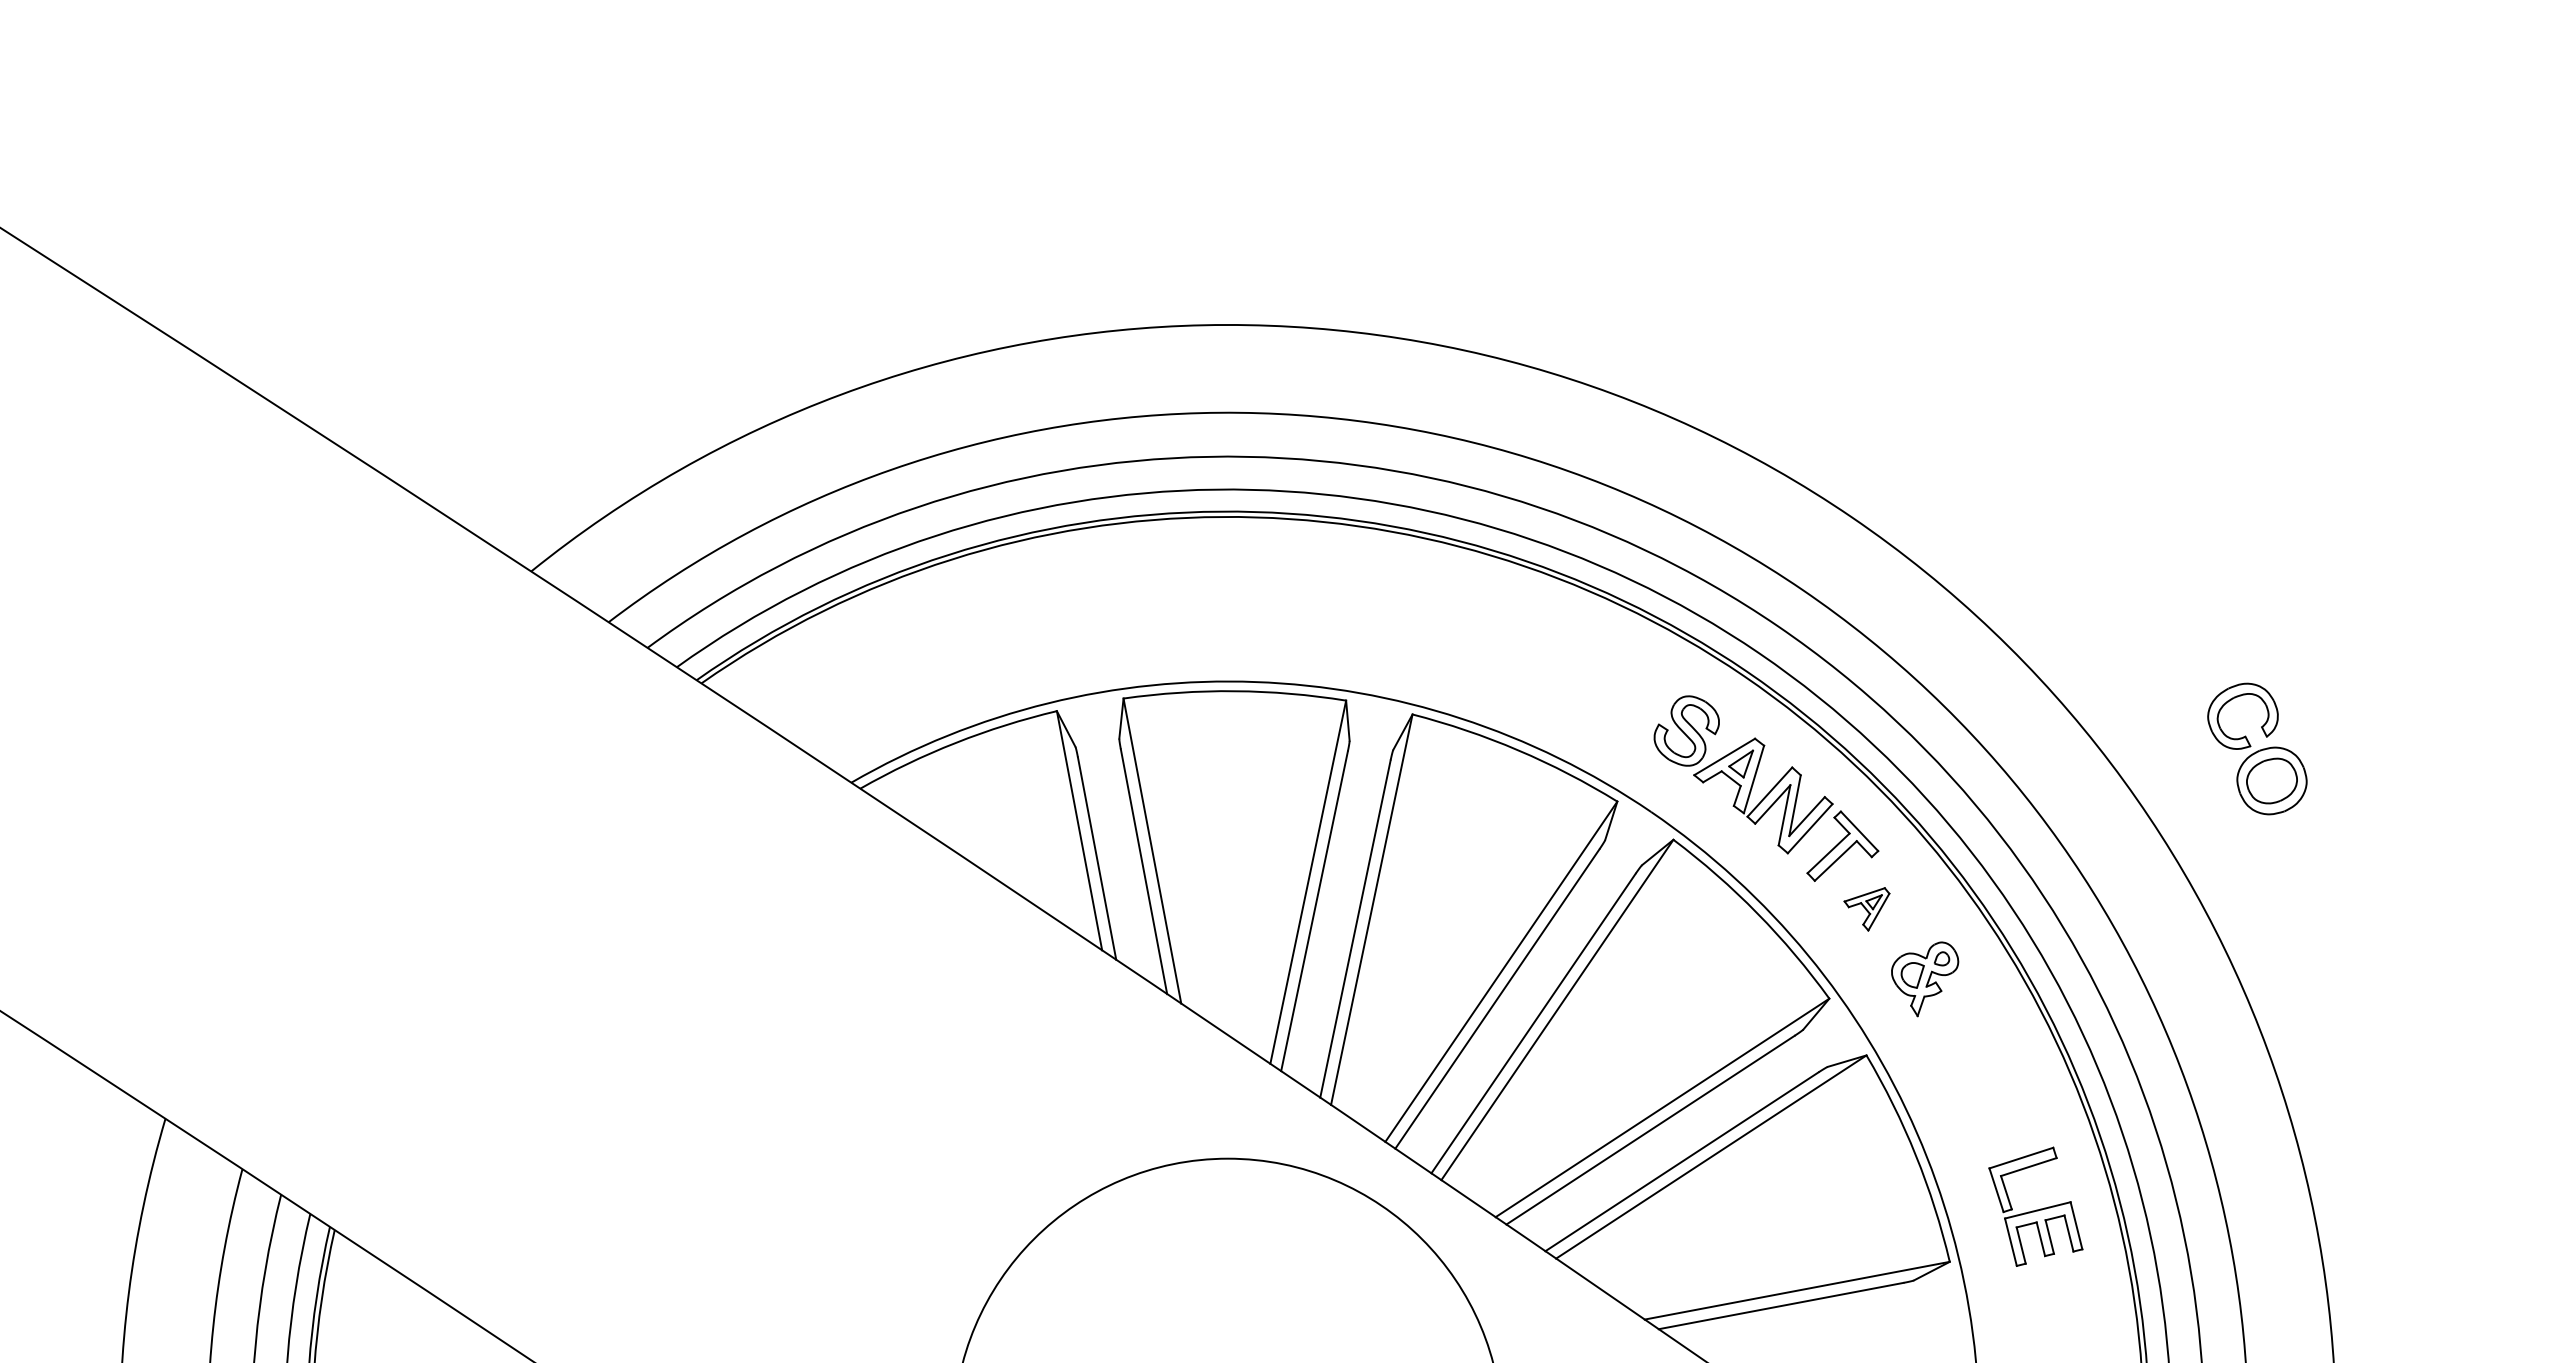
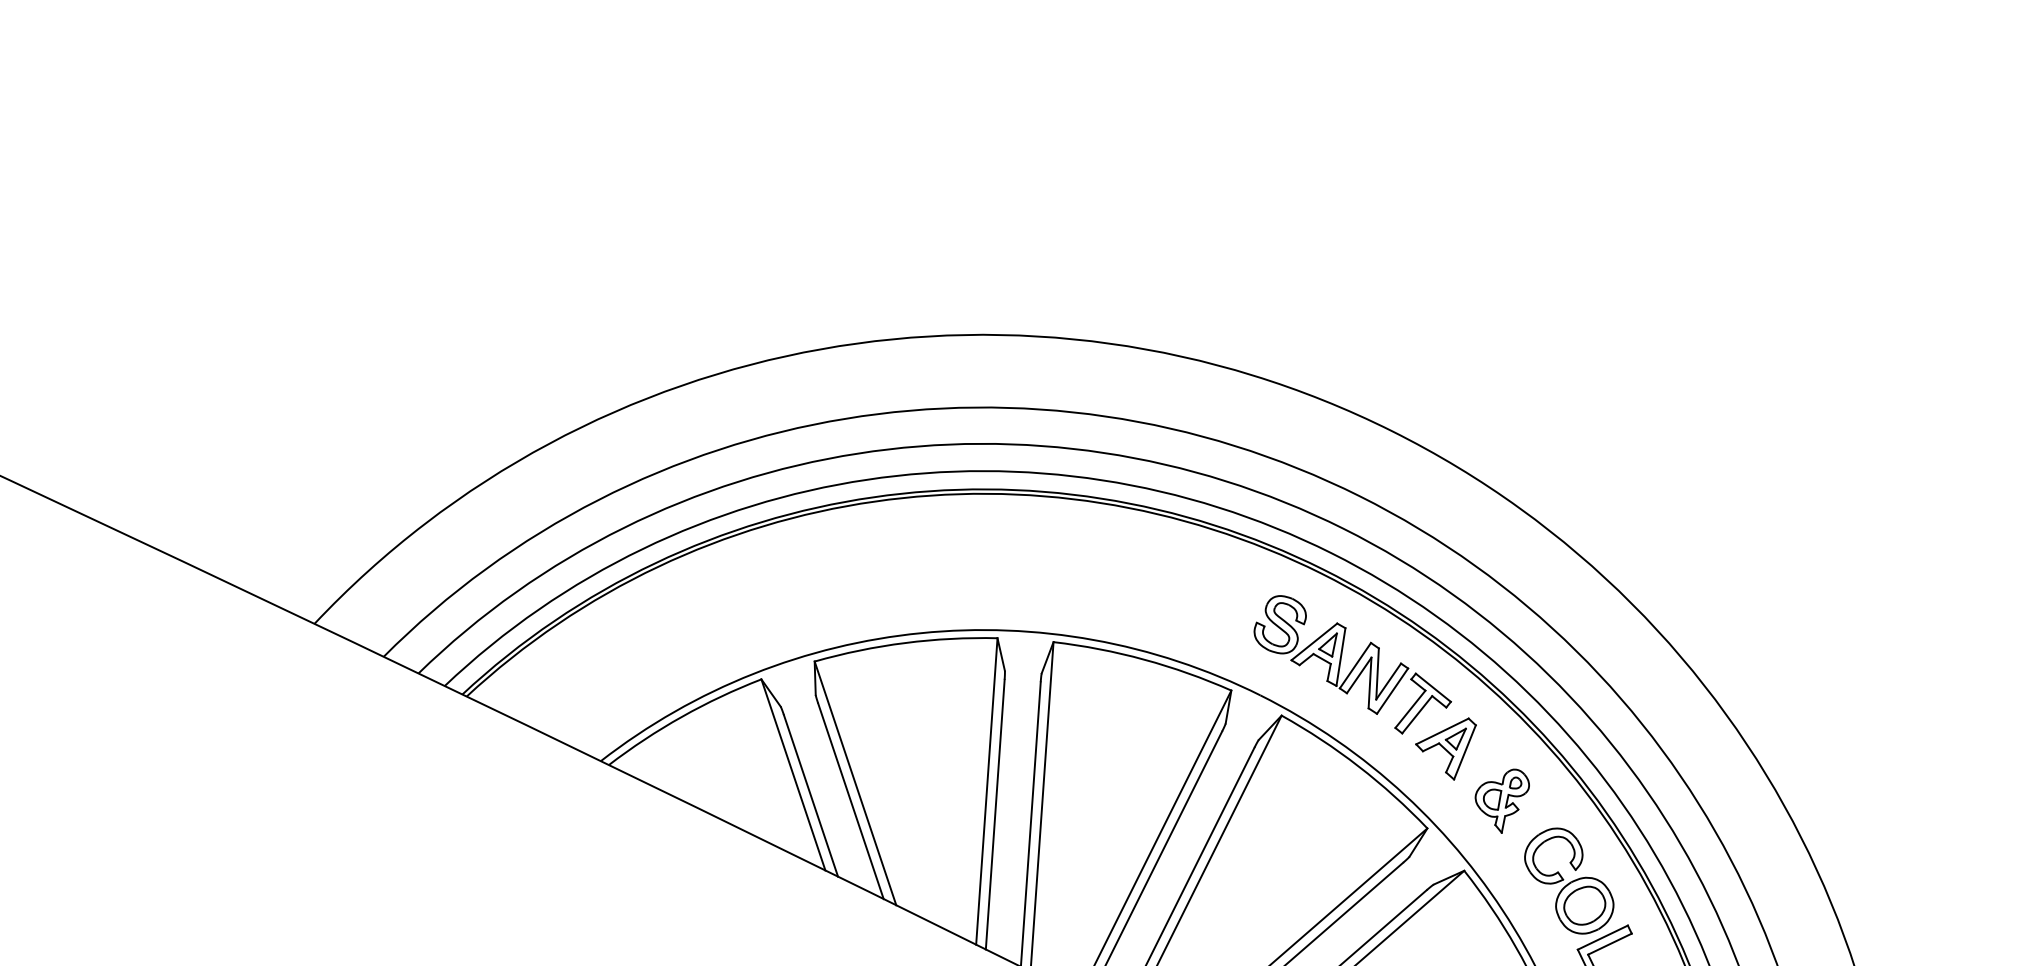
part: (2257, 748) -> (1569, 880), moved
part: (1866, 909) -> (1447, 751), size x1.67

